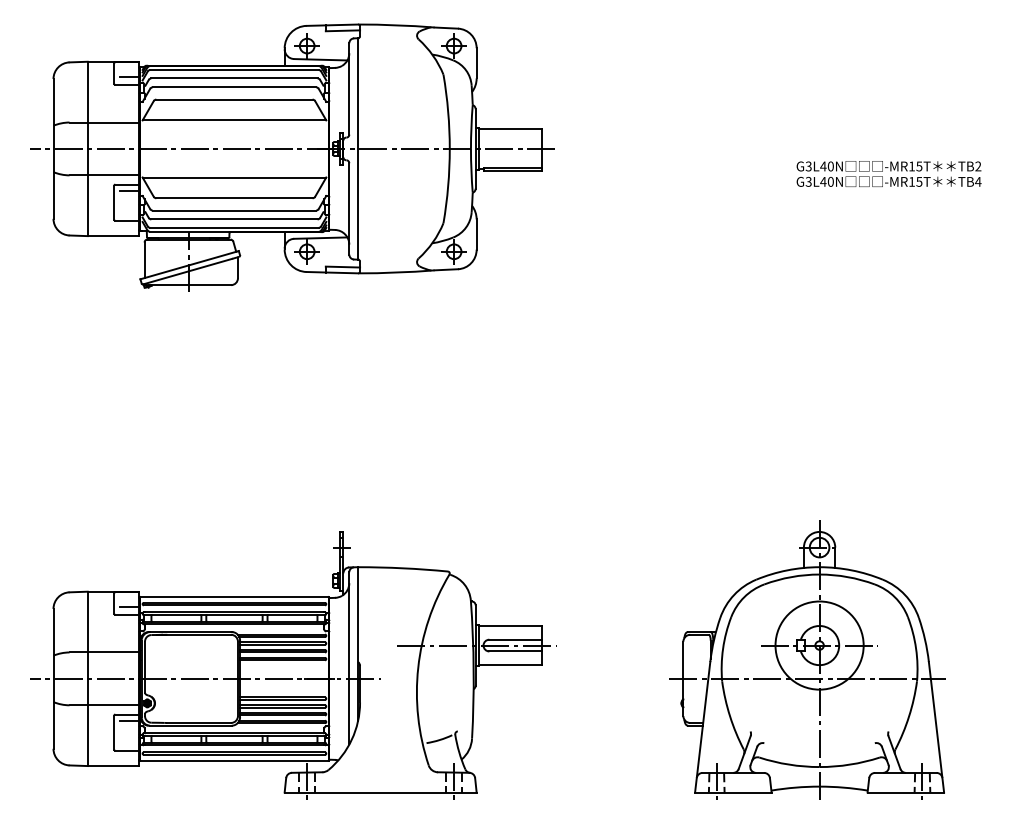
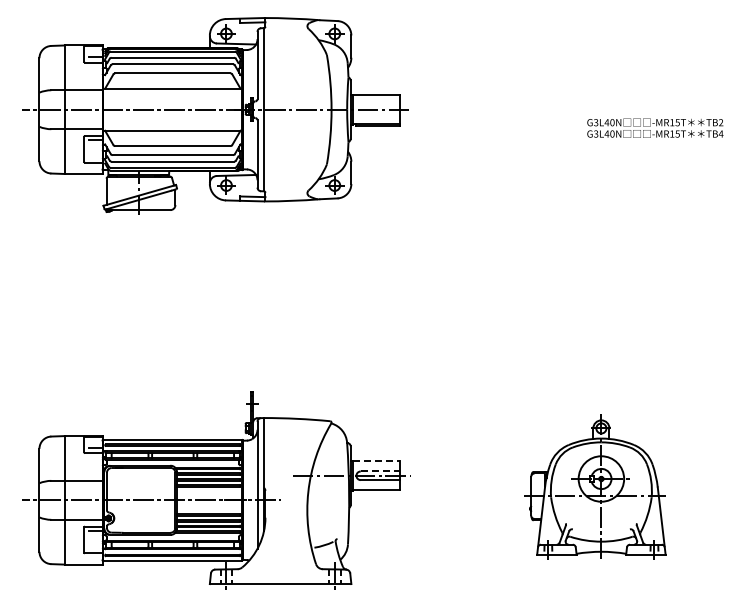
line: (510, 626) -> (376, 461), solid -> dashed
line: (516, 639) -> (380, 471), solid -> dashed
part: (806, 660) -> (594, 486), size x0.7

